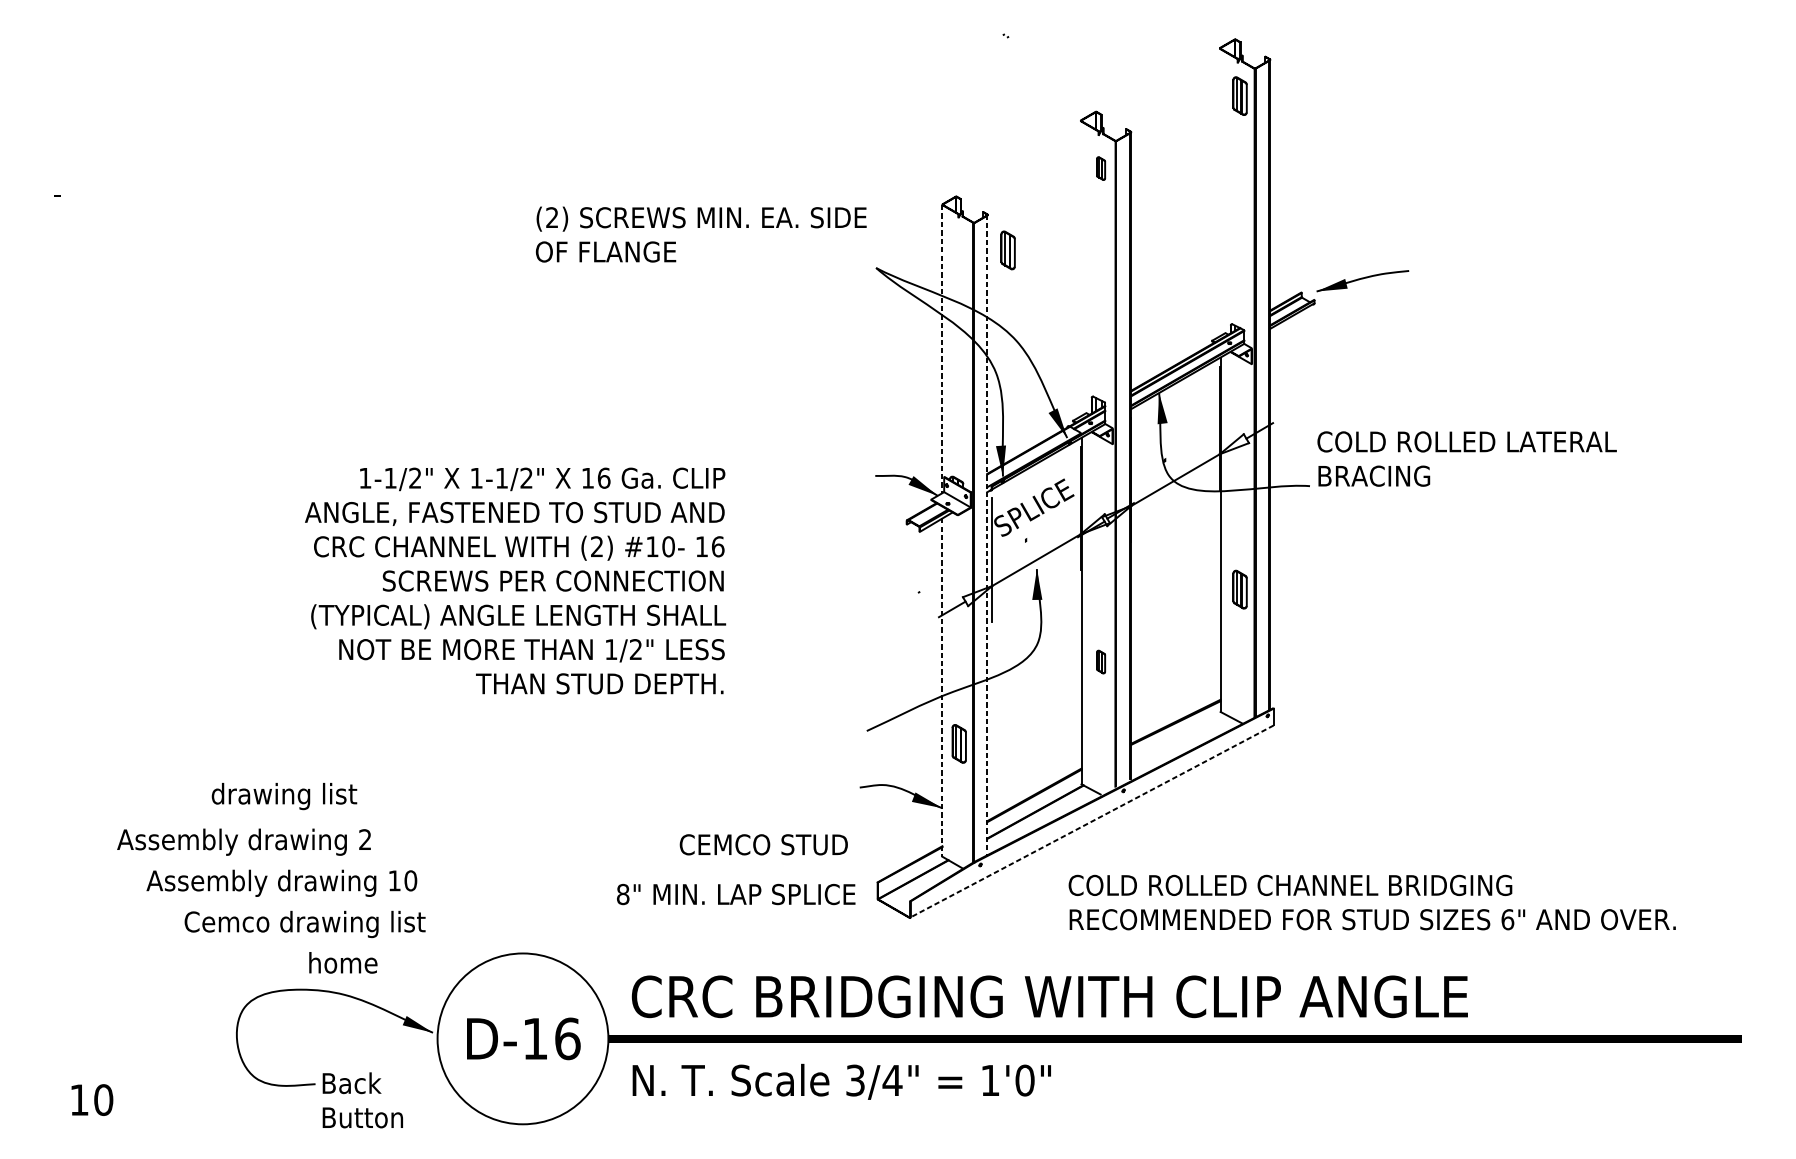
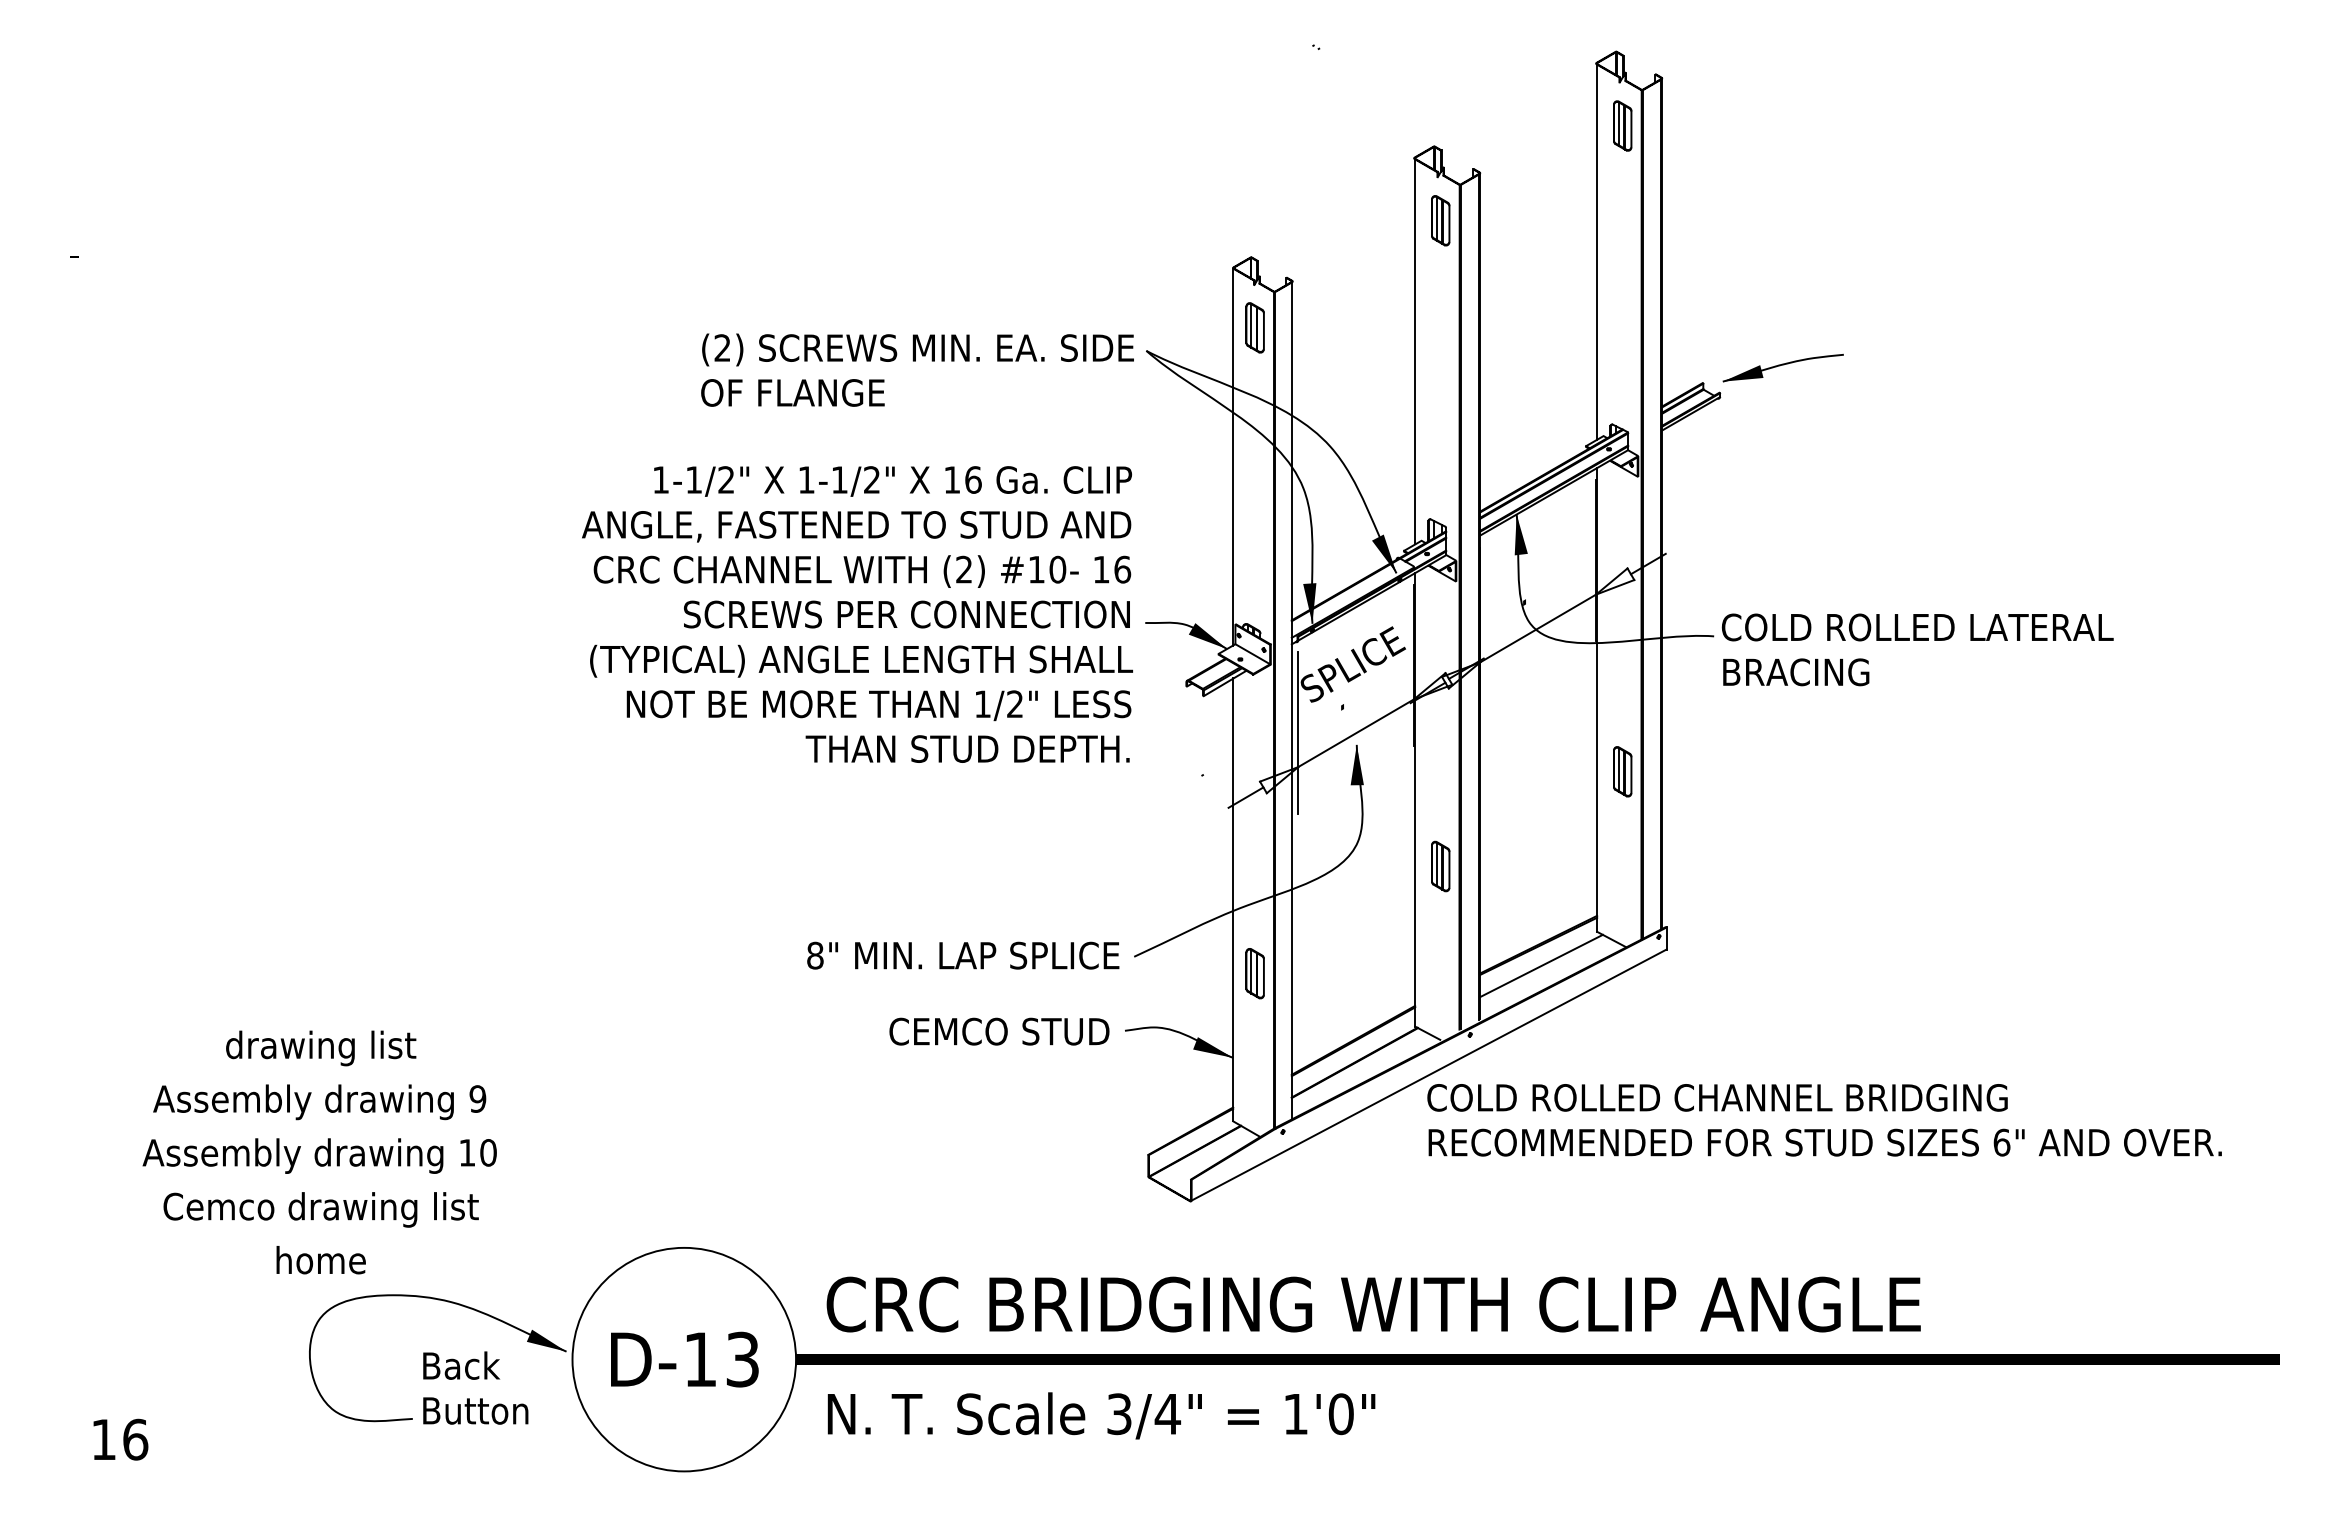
part: (1100, 168) -> (1440, 220), size x1.67
line: (1220, 192) -> (1597, 251), added
text: (701, 234) -> (917, 369), moved
part: (1007, 250) -> (1254, 327), moved
line: (1081, 268) -> (1415, 351), added
line: (942, 349) -> (1233, 457), dashed -> solid
text: (1466, 458) -> (1917, 649), moved
line: (987, 535) -> (1291, 700), dashed -> solid
text: (515, 581) -> (857, 614), moved
part: (1100, 662) -> (1440, 866), size x1.67
line: (942, 687) -> (1233, 899), dashed -> solid
line: (1178, 737) -> (1541, 965), added
text: (284, 796) -> (321, 1048), moved
line: (1092, 821) -> (1429, 1075), dashed -> solid
text: (364, 839) -> (477, 1098), 2 -> 9
text: (763, 844) -> (999, 1031), moved
text: (281, 882) -> (319, 1155), moved
text: (736, 894) -> (963, 955), moved
text: (1372, 902) -> (1824, 1120), moved
text: (304, 924) -> (320, 1209), moved
text: (342, 963) -> (320, 1260), moved
text: (567, 1038) -> (742, 1359), D-16 -> D-13
text: (103, 1099) -> (135, 1439), 10 -> 16
text: (362, 1099) -> (475, 1387), moved

